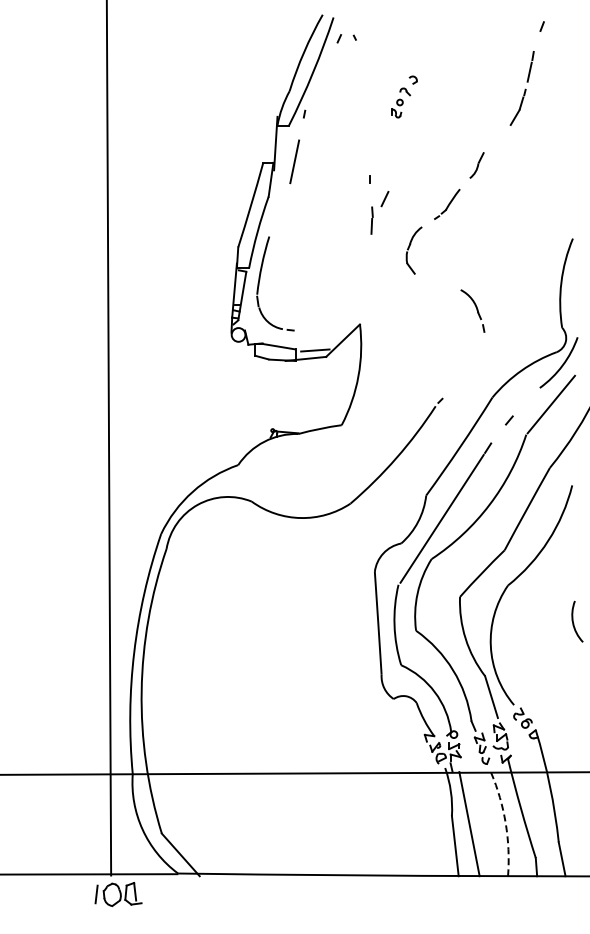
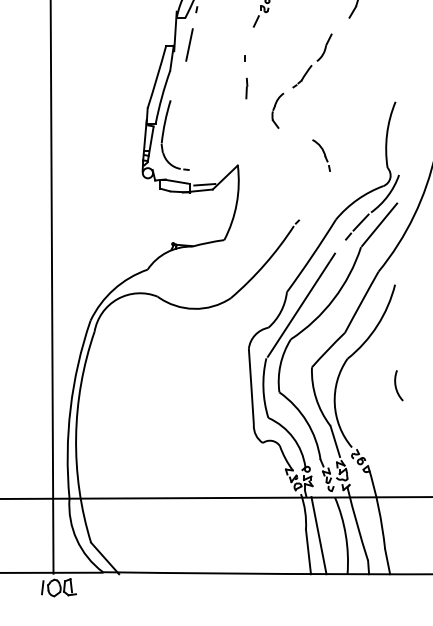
part: (476, 165) -> (324, 47), size x1.43
line: (384, 199) -> (256, 21), moved
line: (526, 401) -> (361, 222), added
arc: (505, 823) -> (345, 535), dashed -> solid

